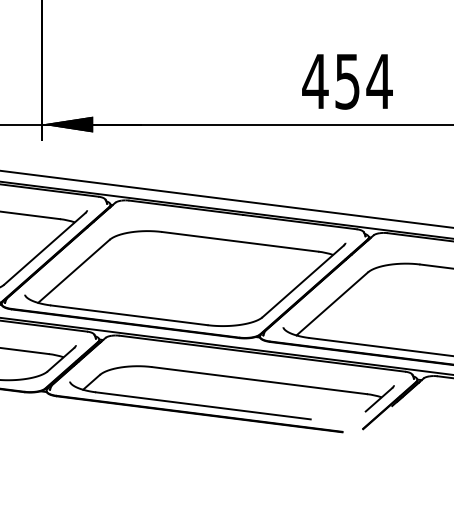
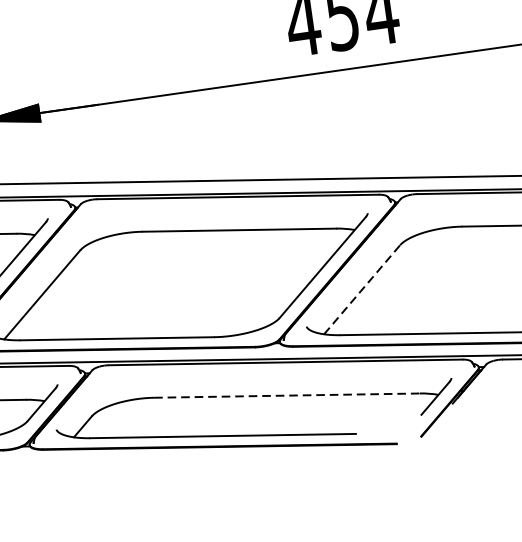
line: (332, 303) -> (362, 289), solid -> dashed
line: (260, 380) -> (288, 395), solid -> dashed

